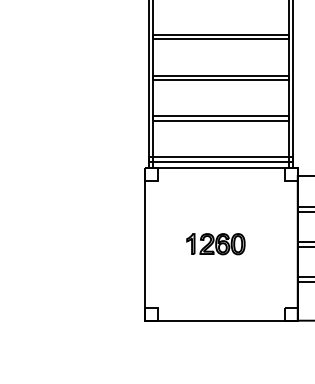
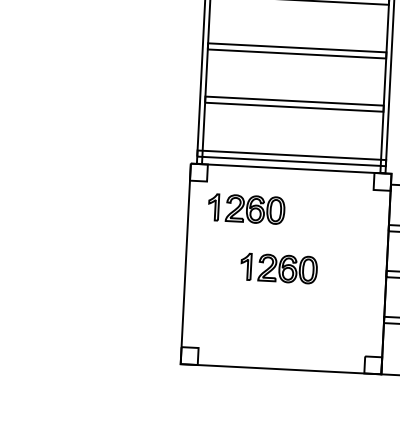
part: (188, 200) -> (246, 209), added

